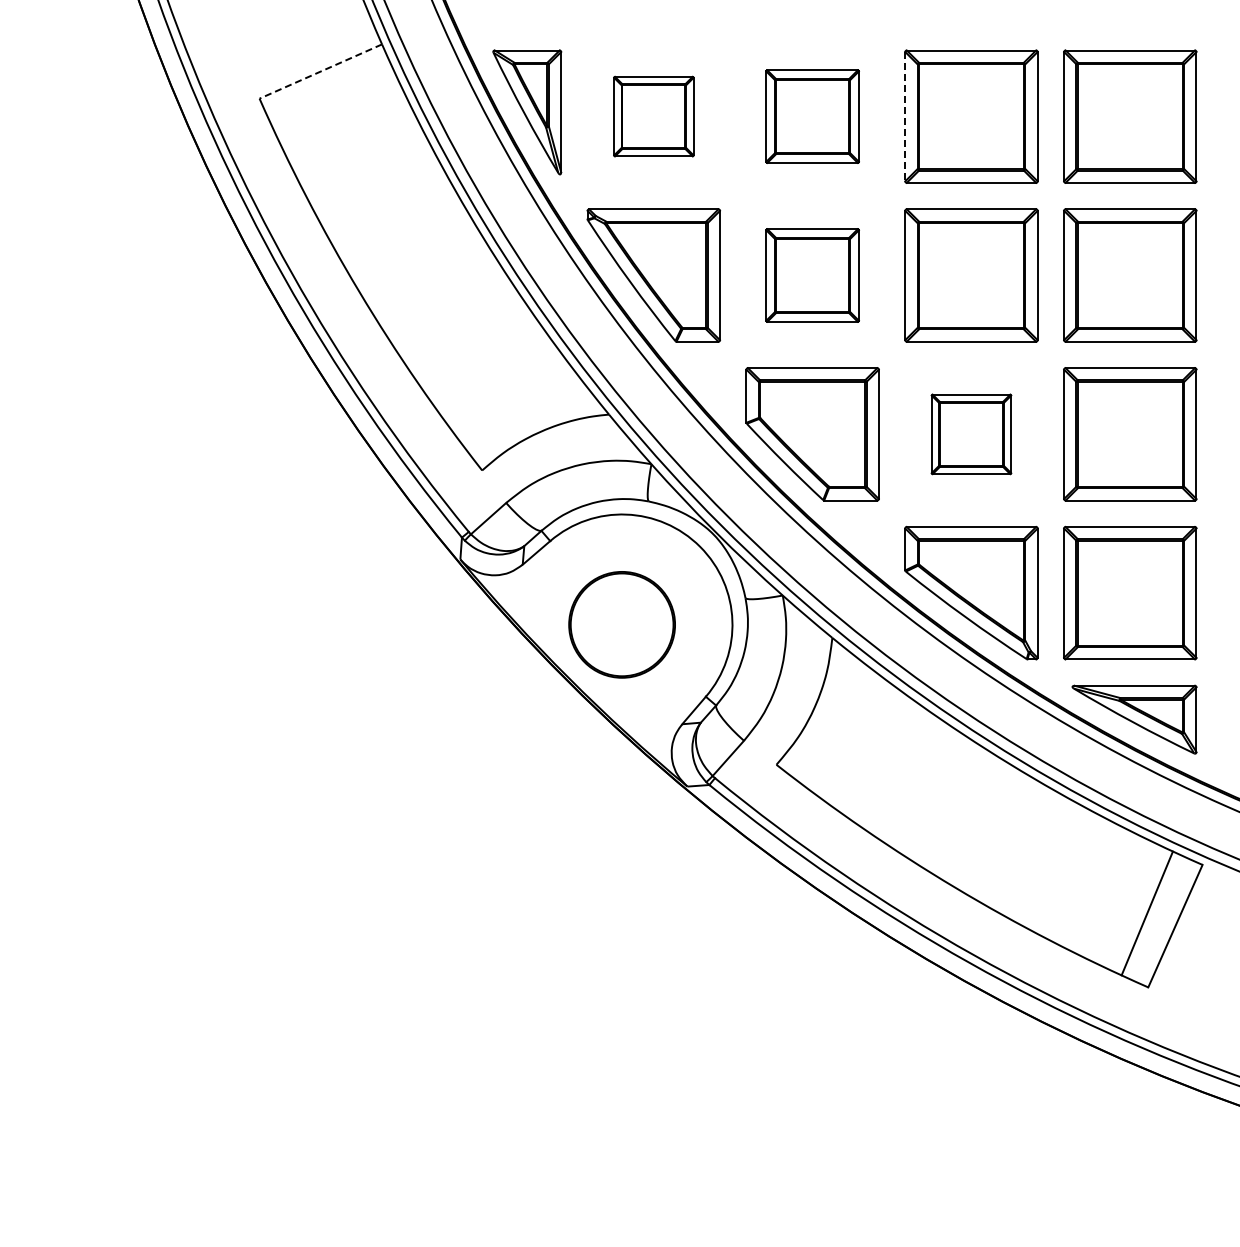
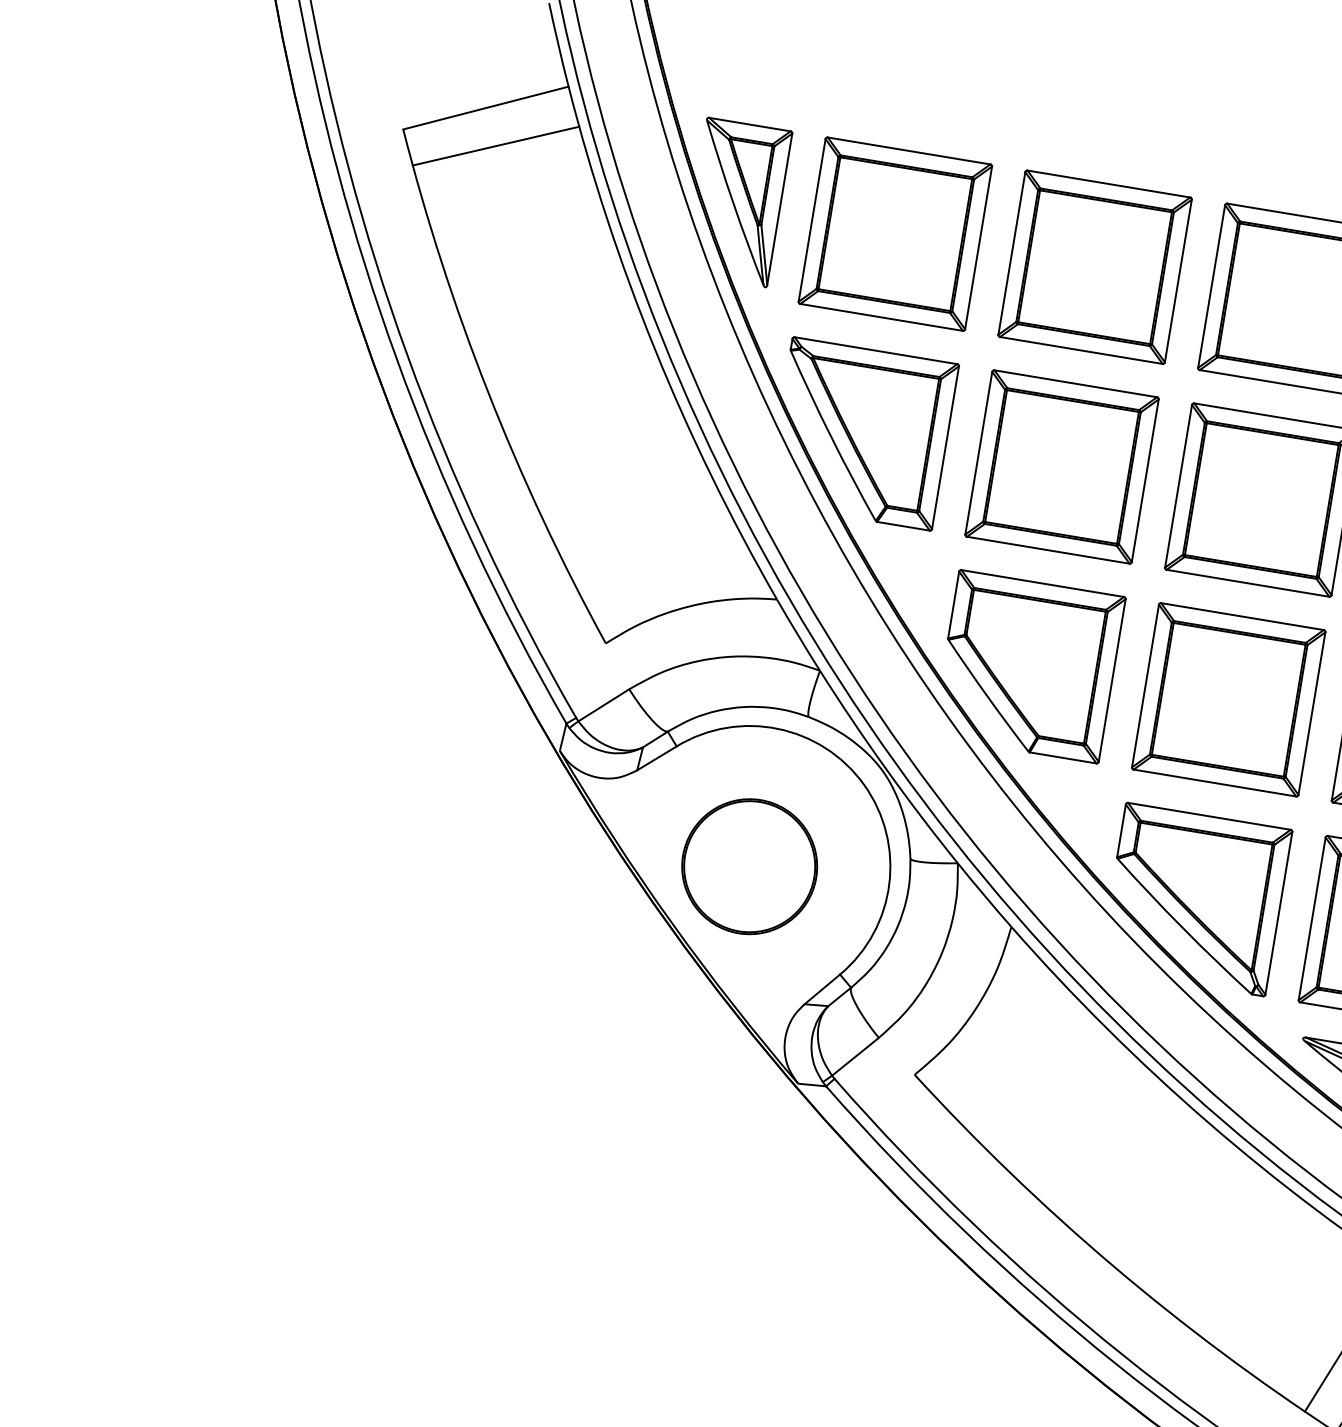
line: (320, 71) -> (485, 107), dashed -> solid
line: (333, 99) -> (496, 145), added
part: (653, 116) -> (894, 233), size x1.67
part: (812, 116) -> (1094, 266), size x1.43
line: (905, 116) -> (1211, 286), dashed -> solid
part: (812, 275) -> (1061, 466), size x1.43
part: (971, 434) -> (1228, 700), size x1.67

